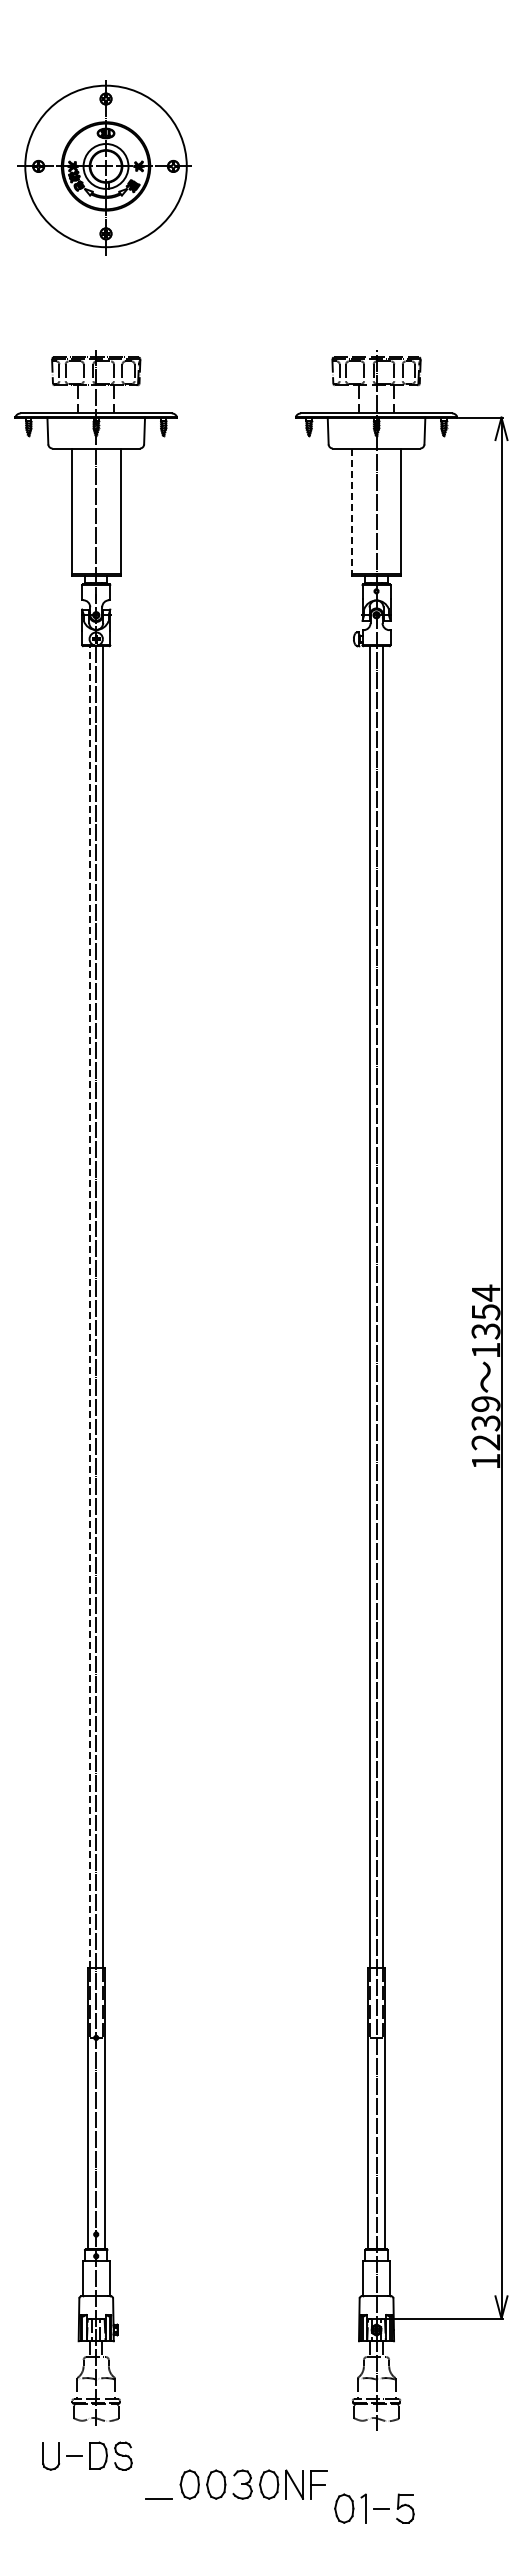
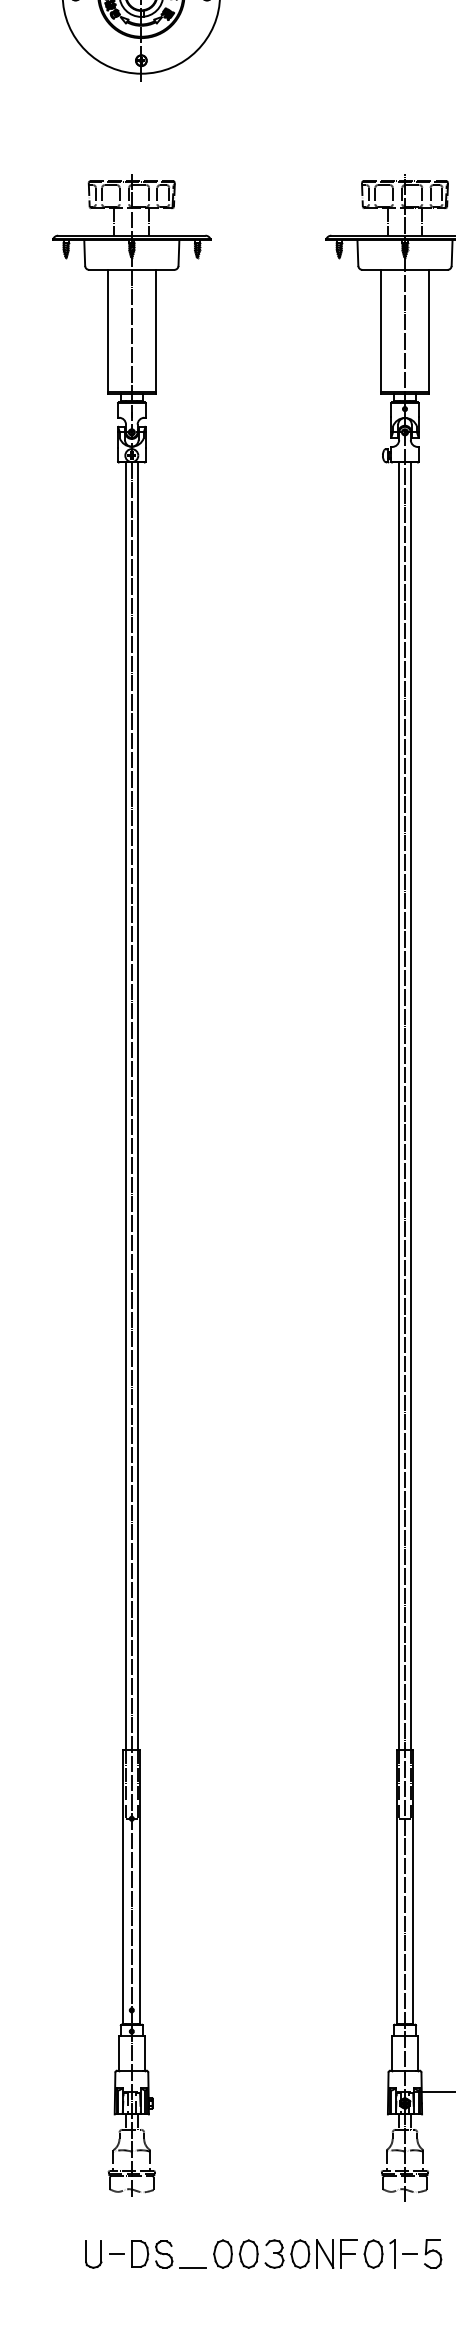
line: (351, 511) -> (380, 331), dashed -> solid
line: (89, 1306) -> (125, 1106), dashed -> solid
part: (87, 2455) -> (129, 2253), moved
part: (374, 2508) -> (403, 2253), moved

